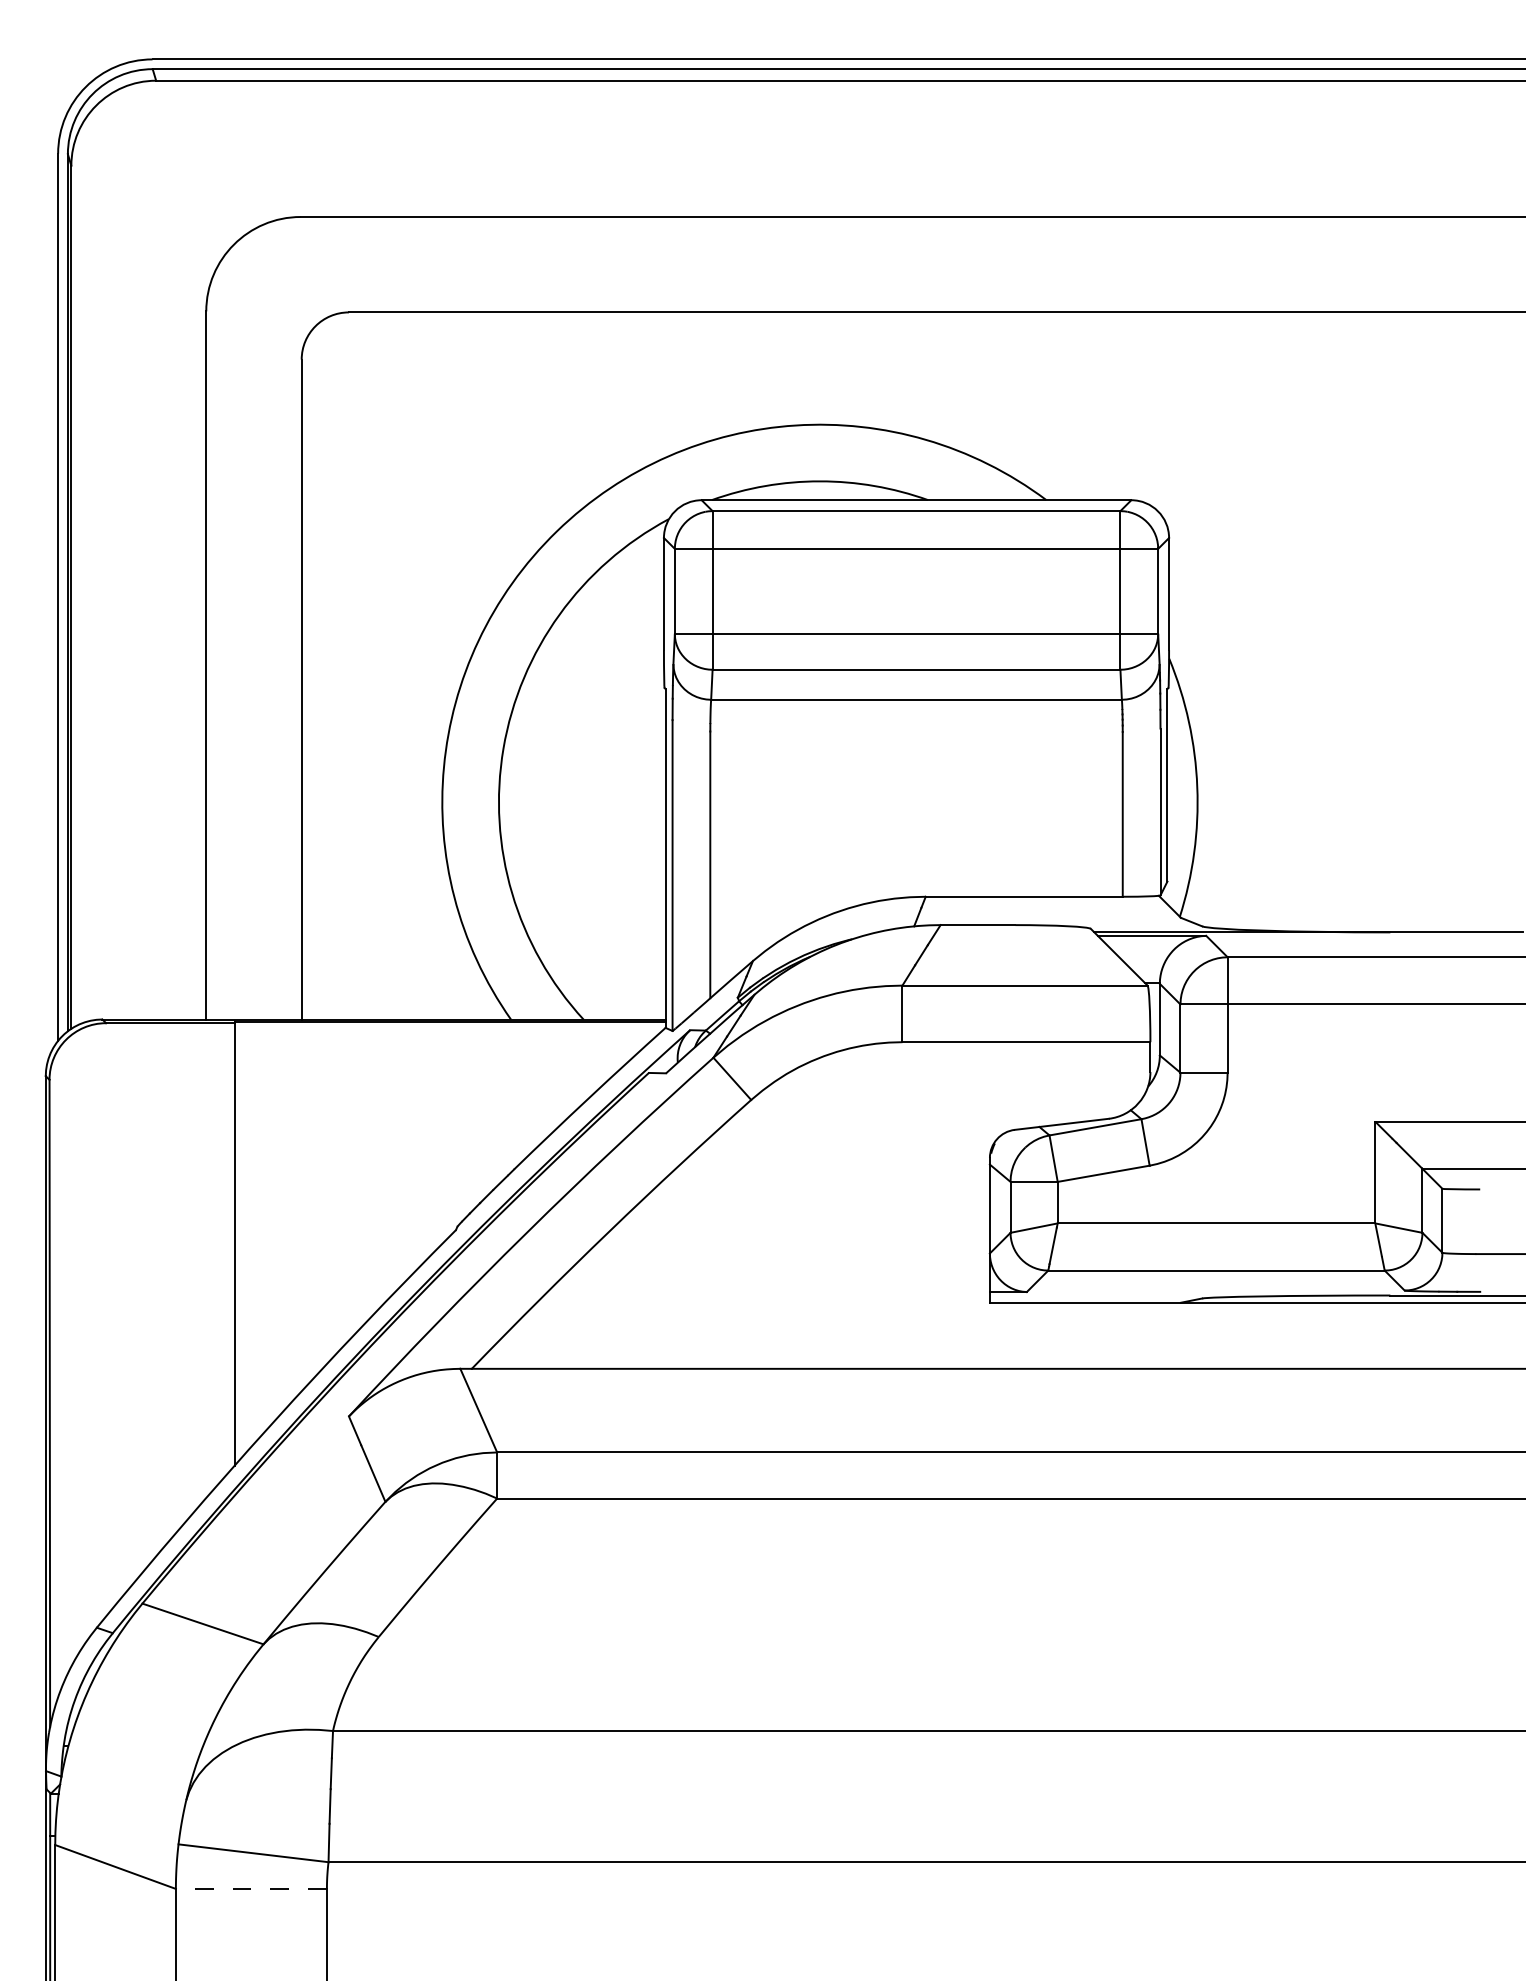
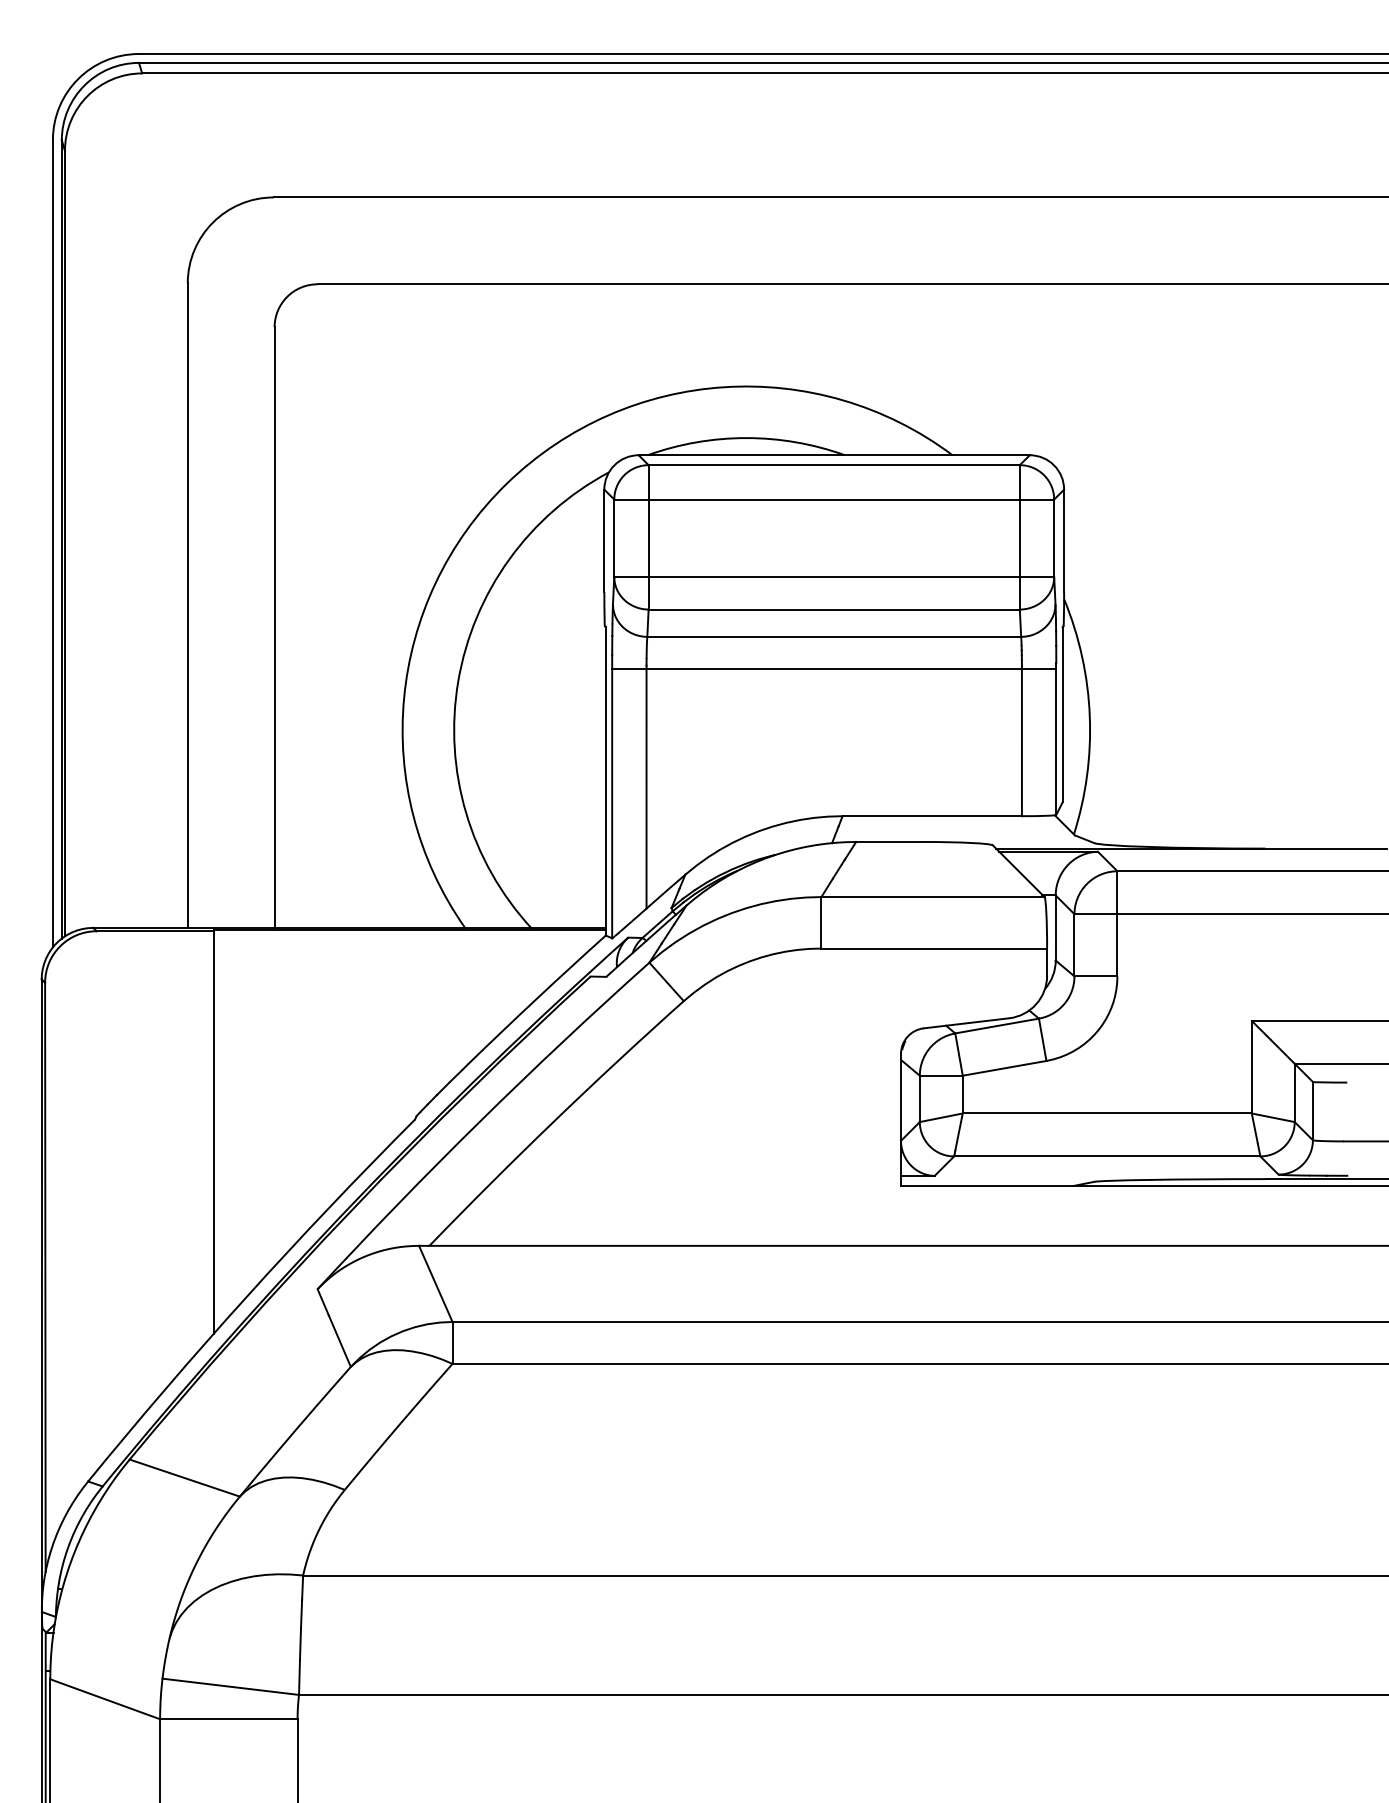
line: (916, 735) -> (834, 669), added
line: (251, 1888) -> (228, 1718), dashed -> solid

